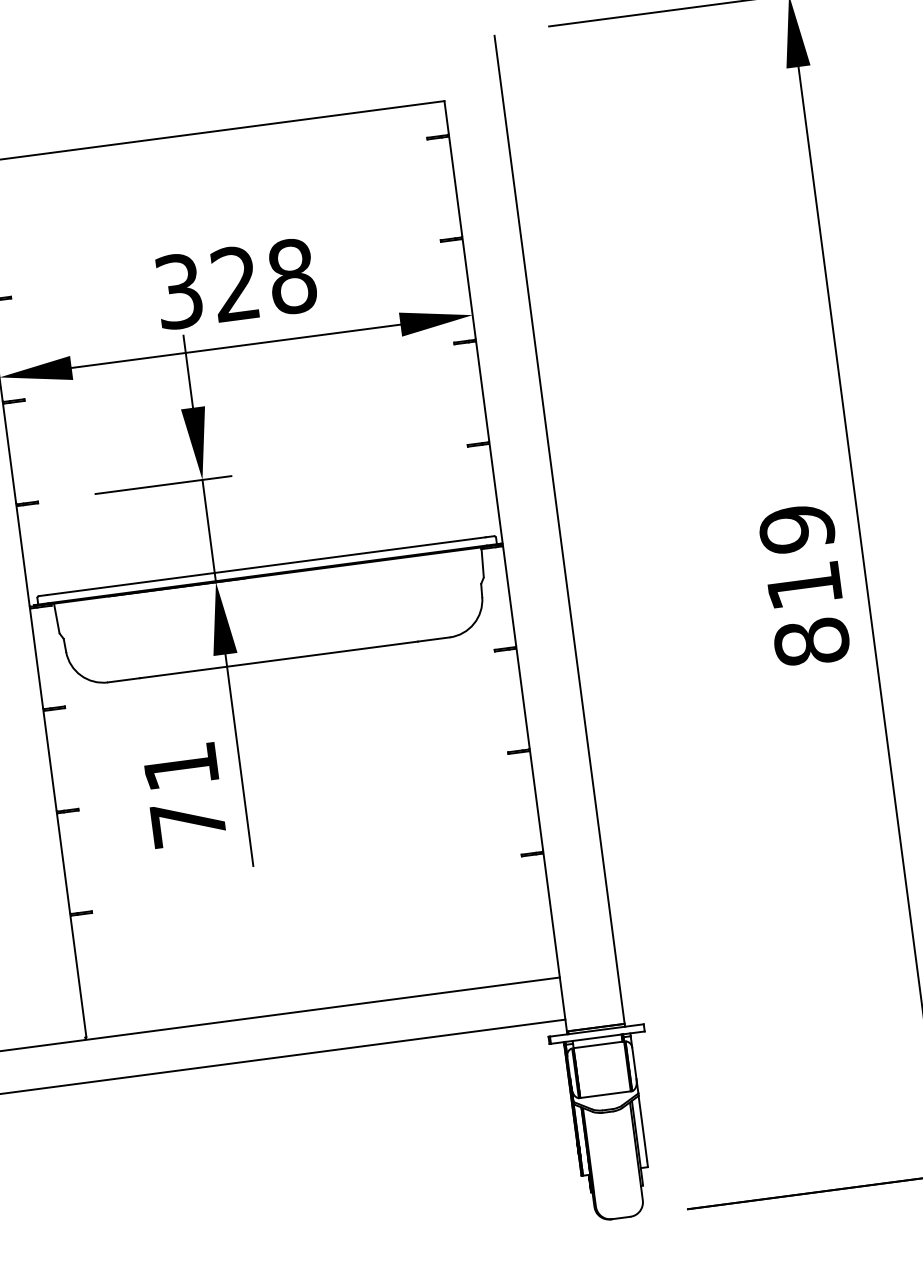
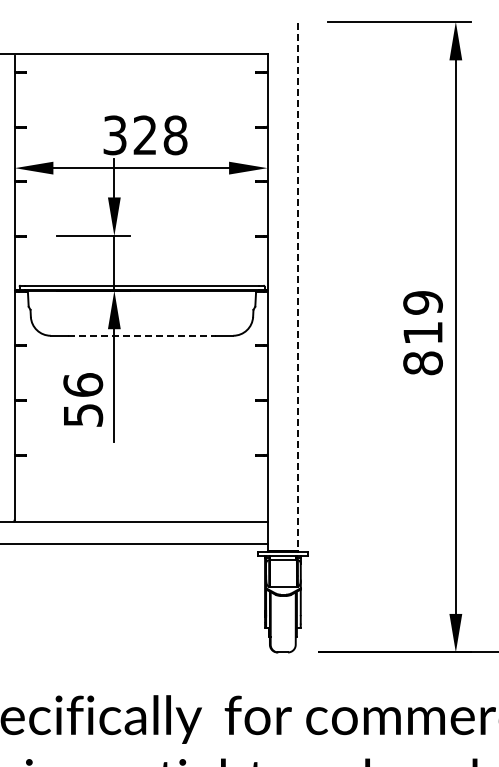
line: (559, 529) -> (298, 286), solid -> dashed
line: (279, 659) -> (142, 335), solid -> dashed
text: (185, 793) -> (83, 399), 71 -> 56

